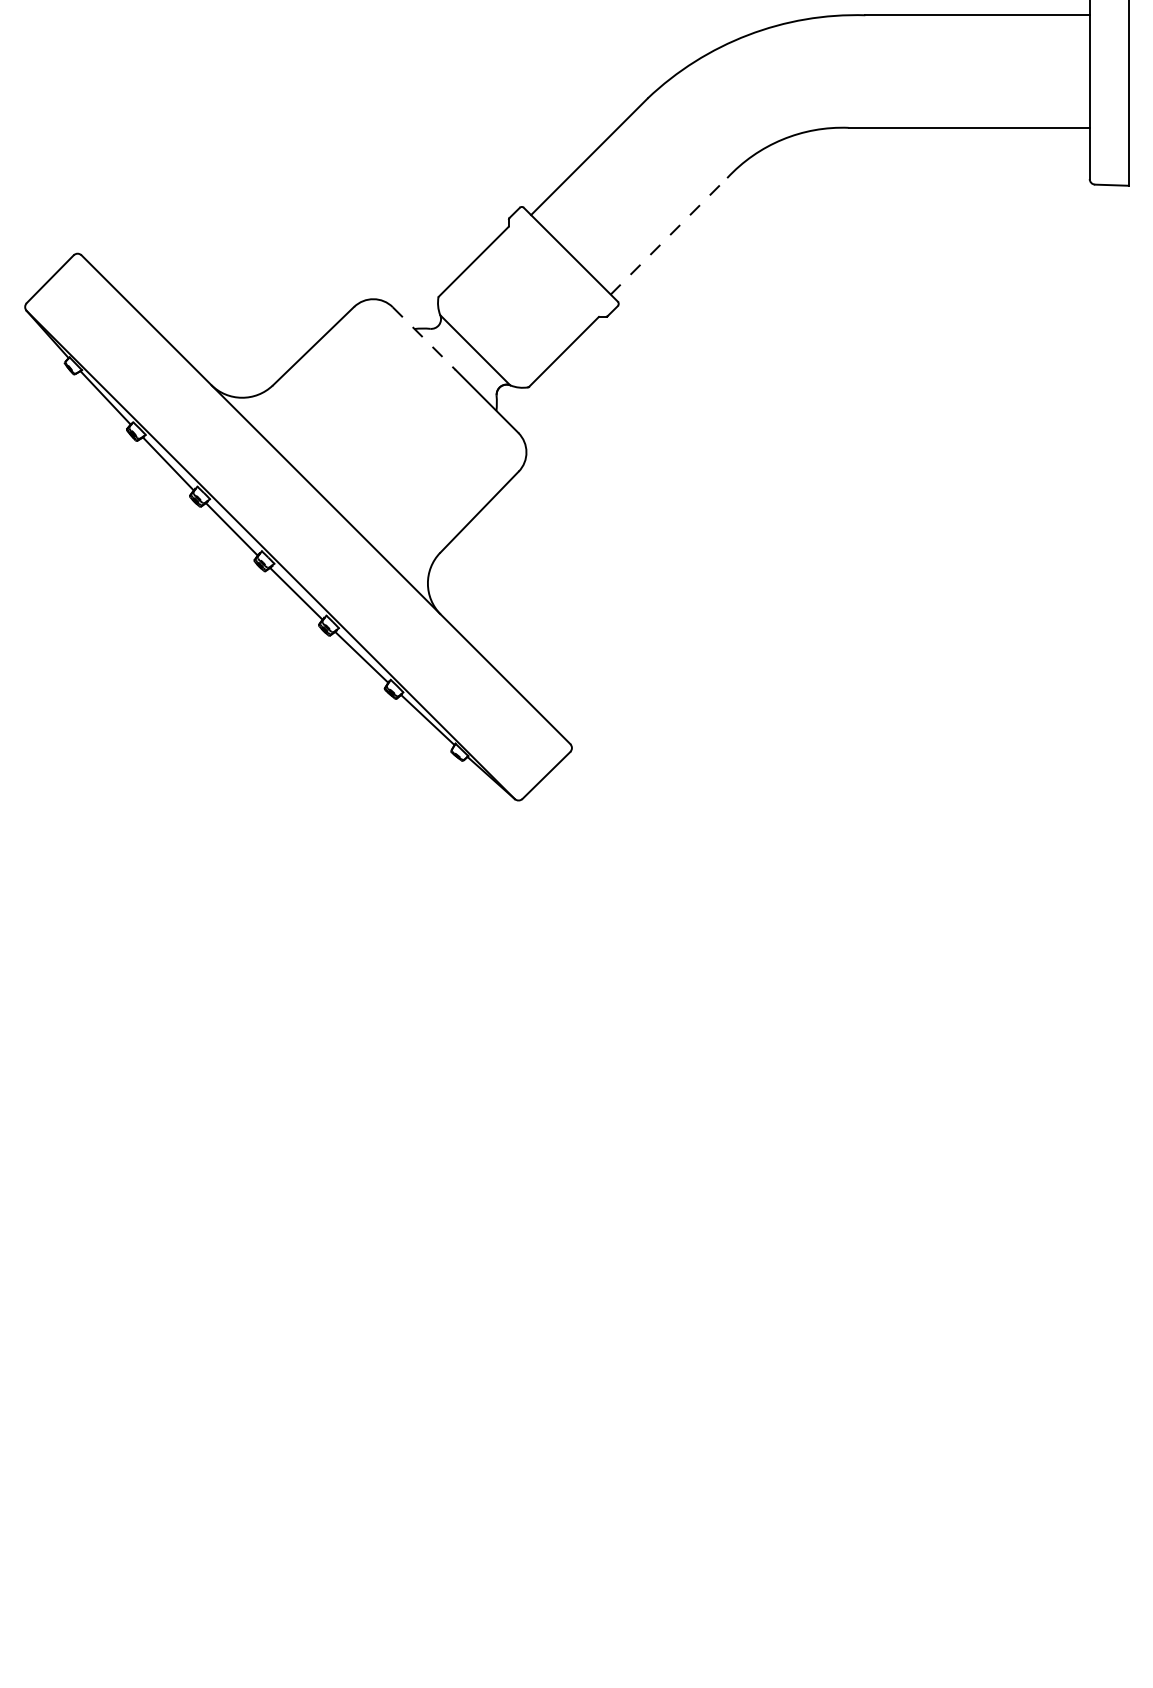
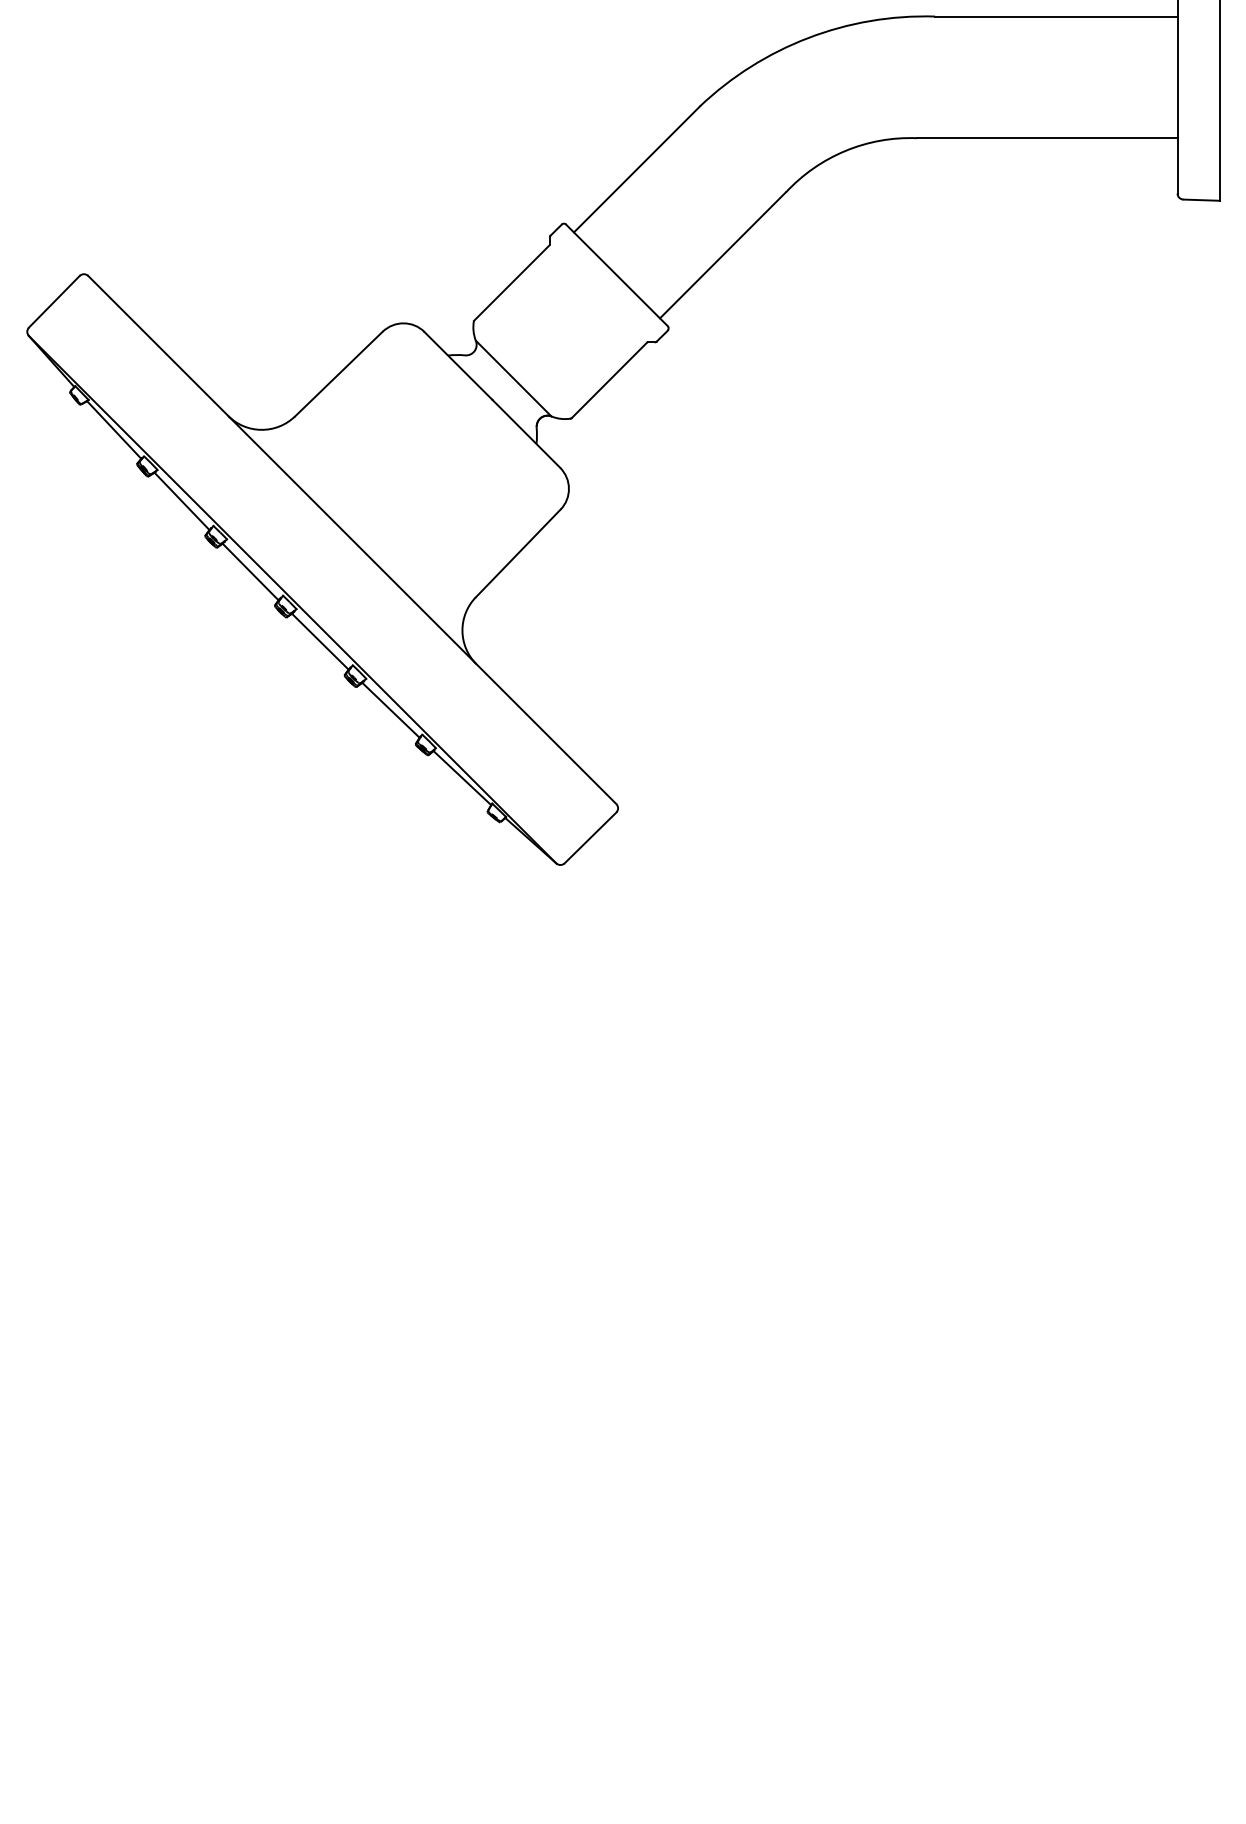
line: (668, 236) -> (722, 255), dashed -> solid
line: (424, 339) -> (458, 366), dashed -> solid

